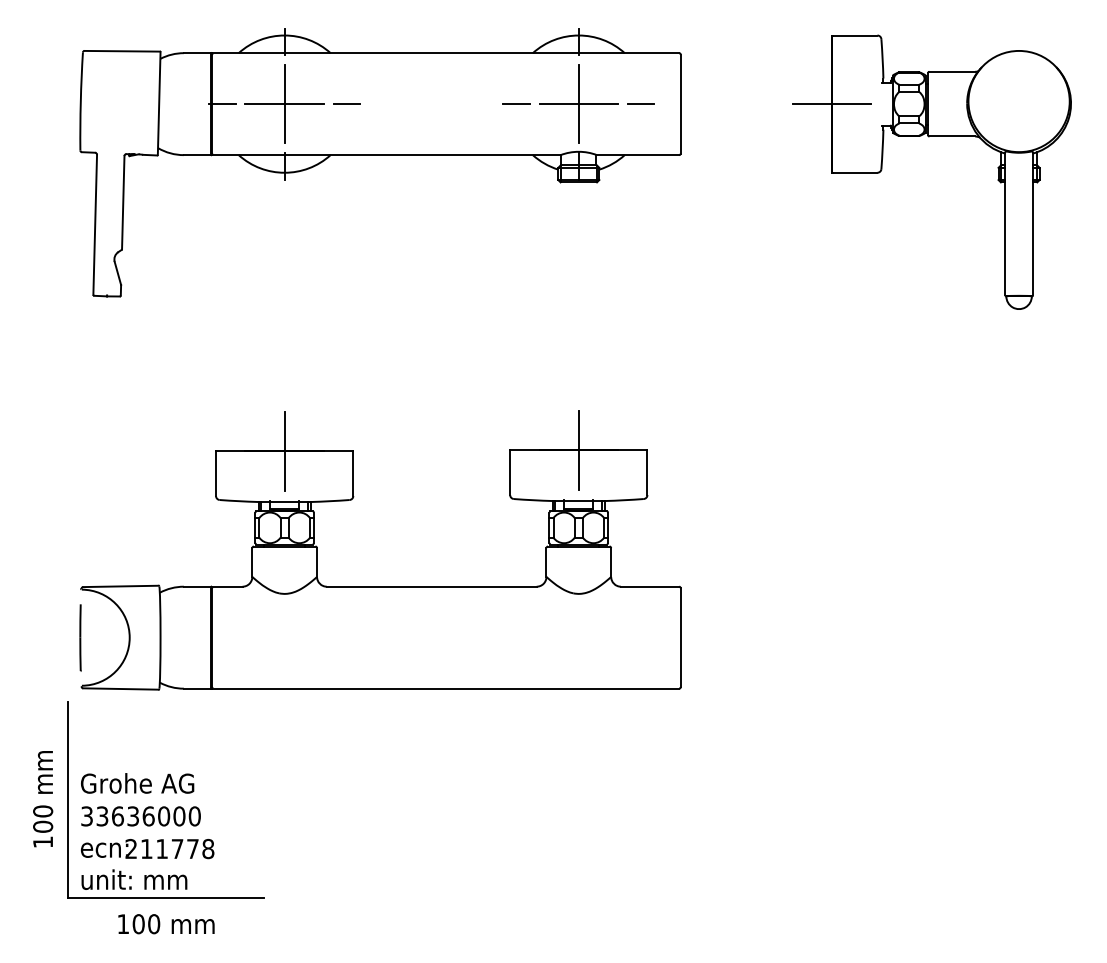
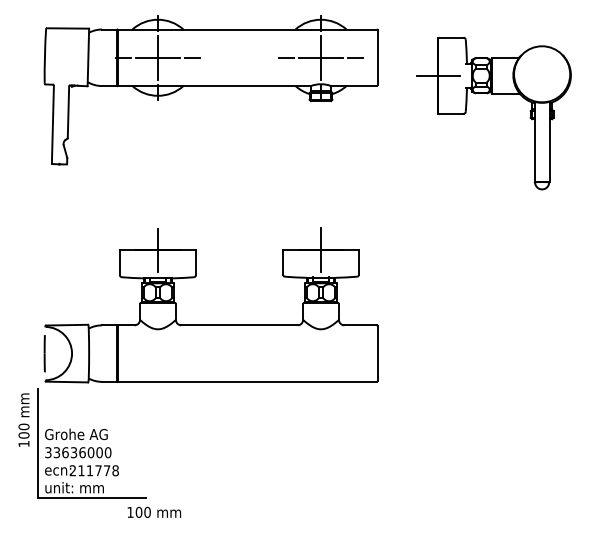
part: (931, 137) -> (493, 94), moved
text: (42, 798) -> (23, 419), moved
text: (166, 922) -> (154, 511), moved

